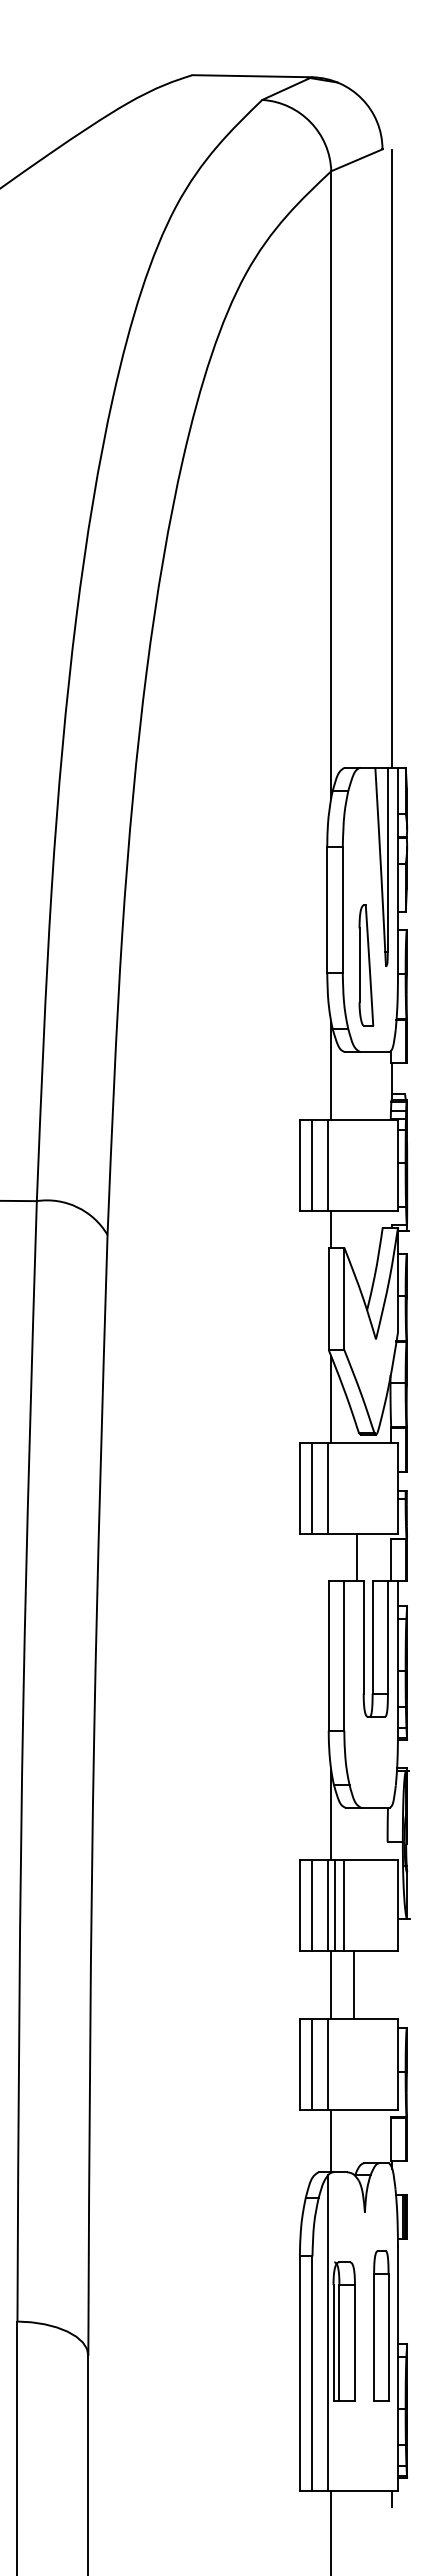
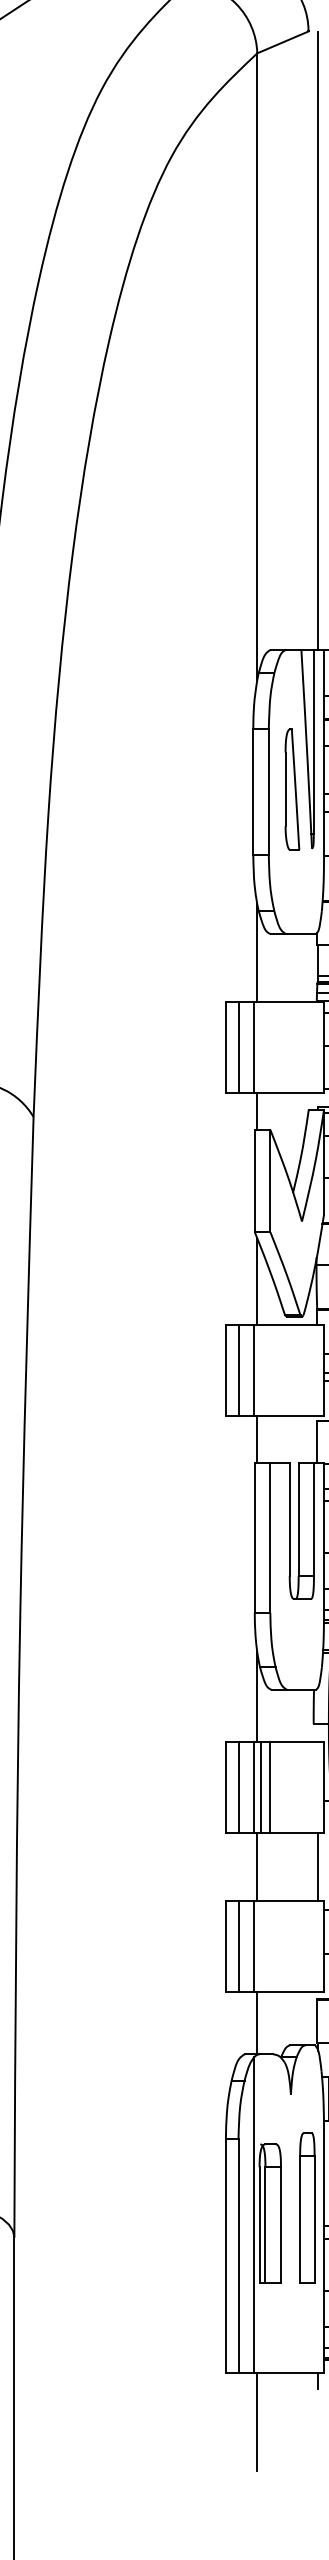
part: (366, 965) -> (292, 789), moved
line: (357, 1556) -> (257, 1438), moved
line: (353, 1985) -> (317, 1867), moved

